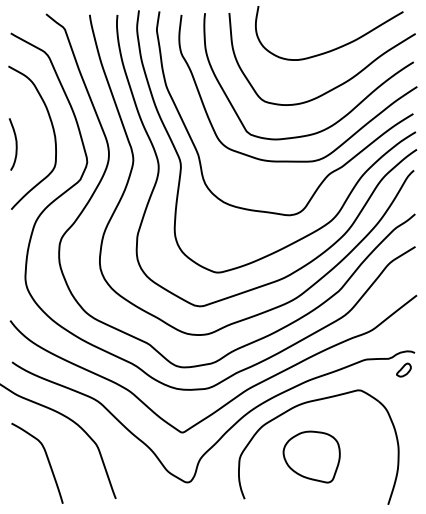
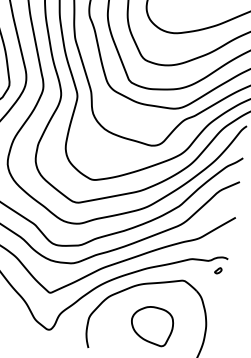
part: (403, 369) -> (218, 270), size x0.6
part: (311, 456) -> (151, 325), moved

